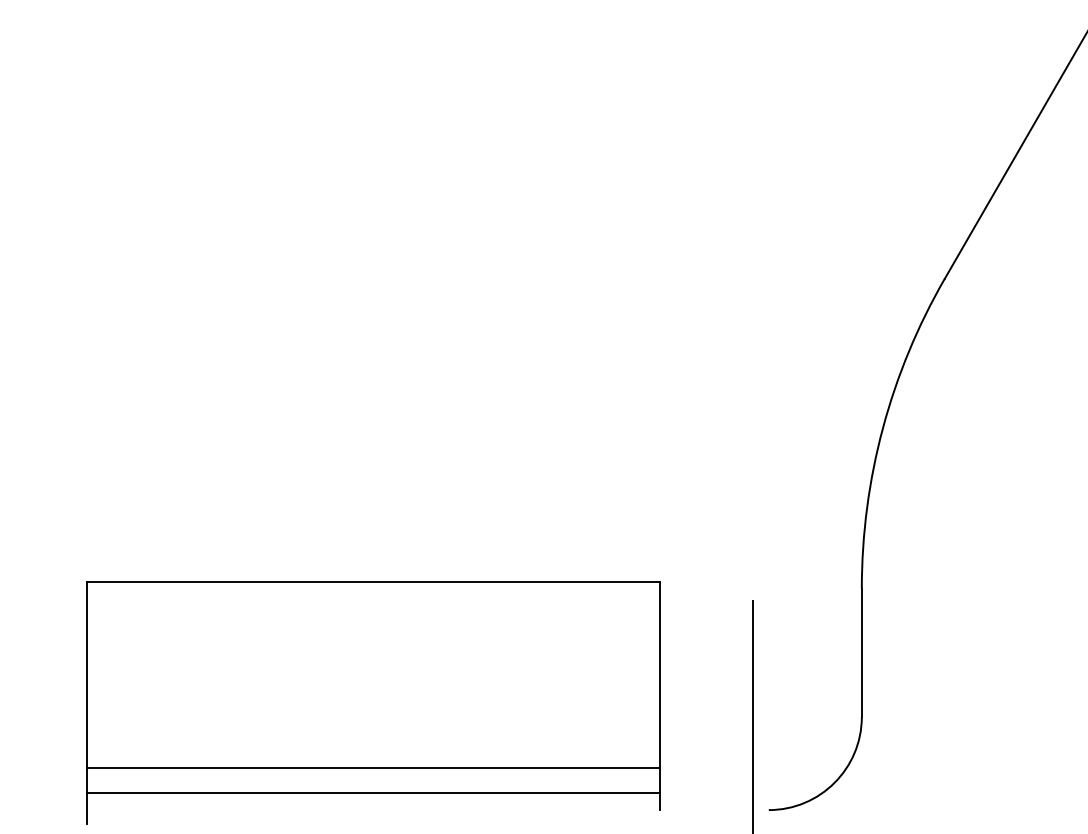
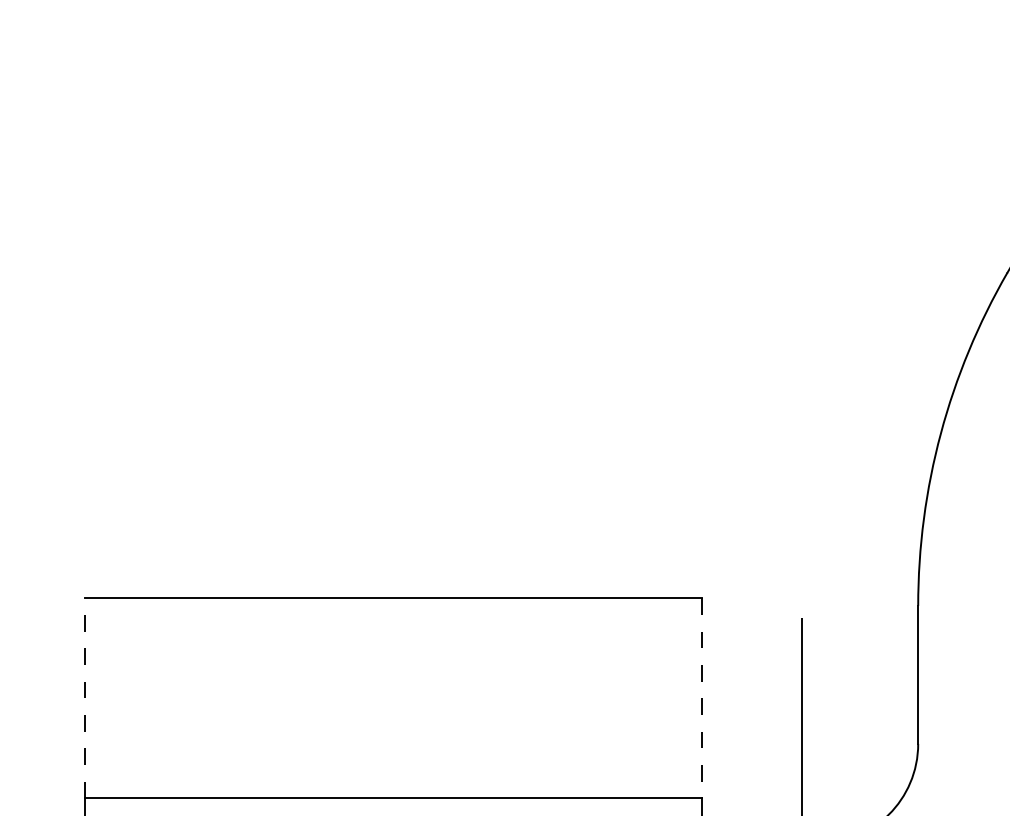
line: (86, 674) -> (84, 698), solid -> dashed
line: (660, 674) -> (701, 698), solid -> dashed

